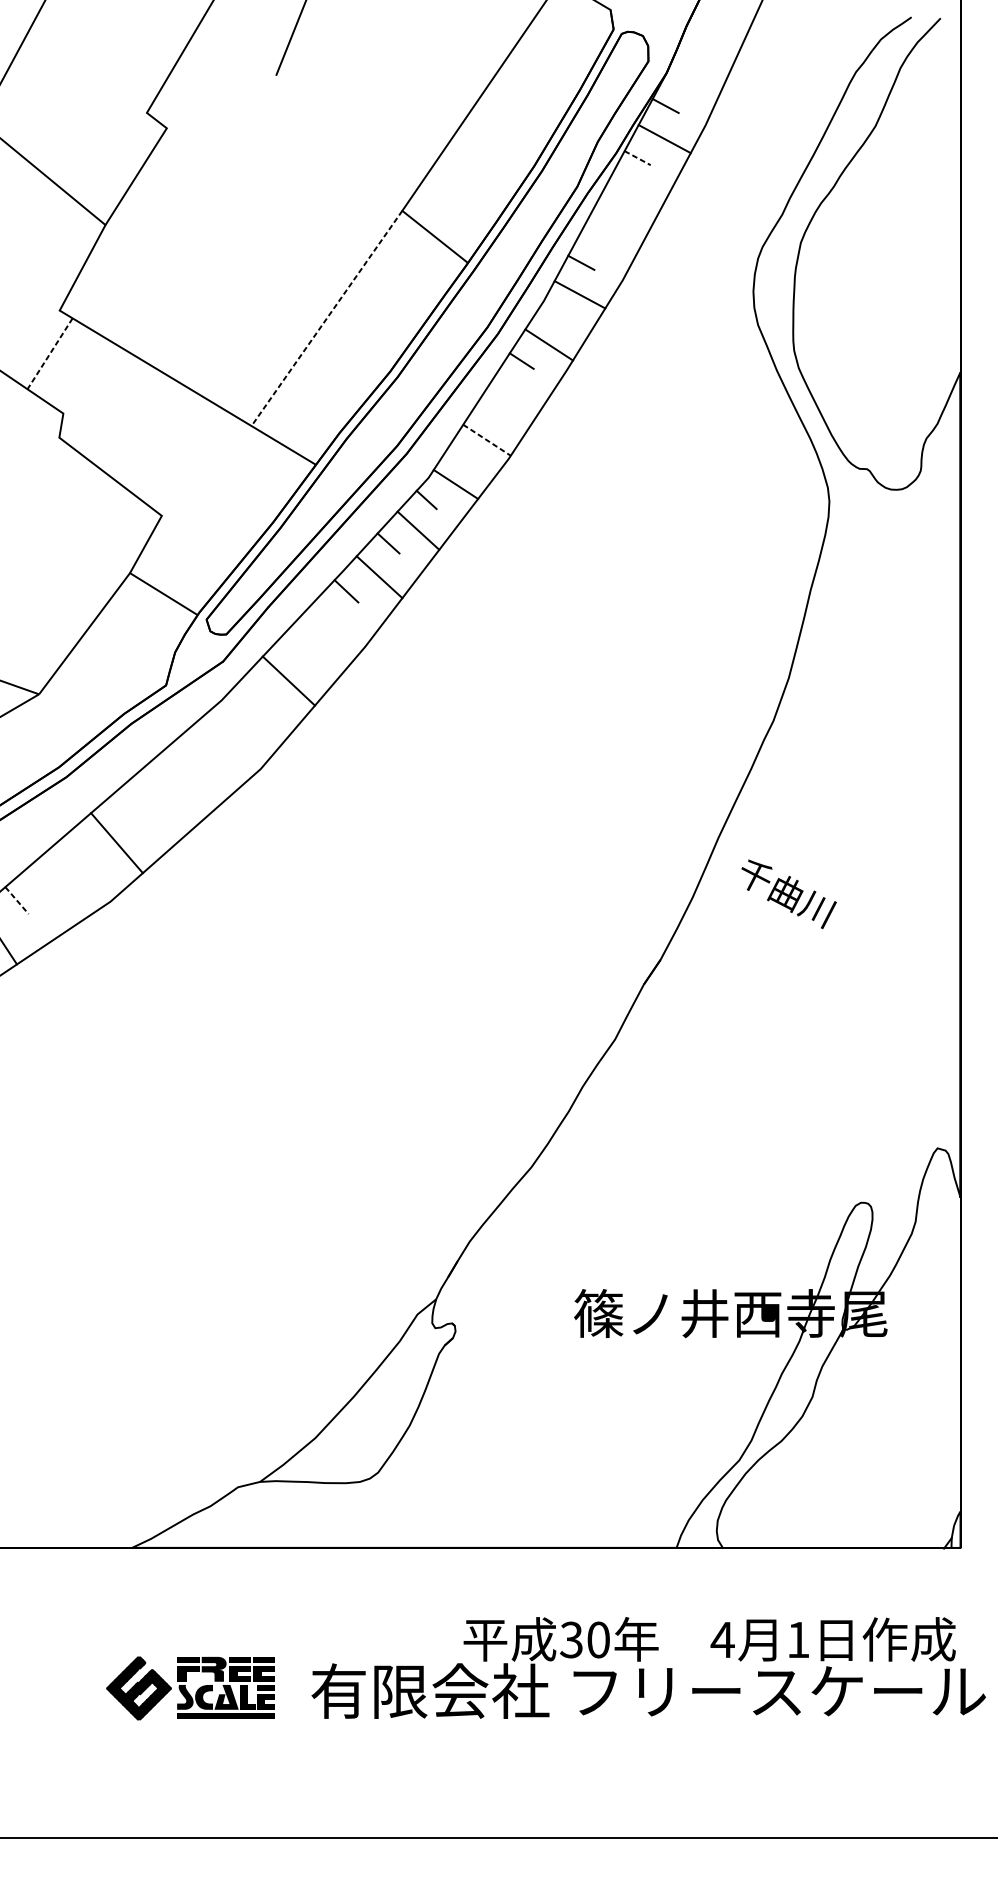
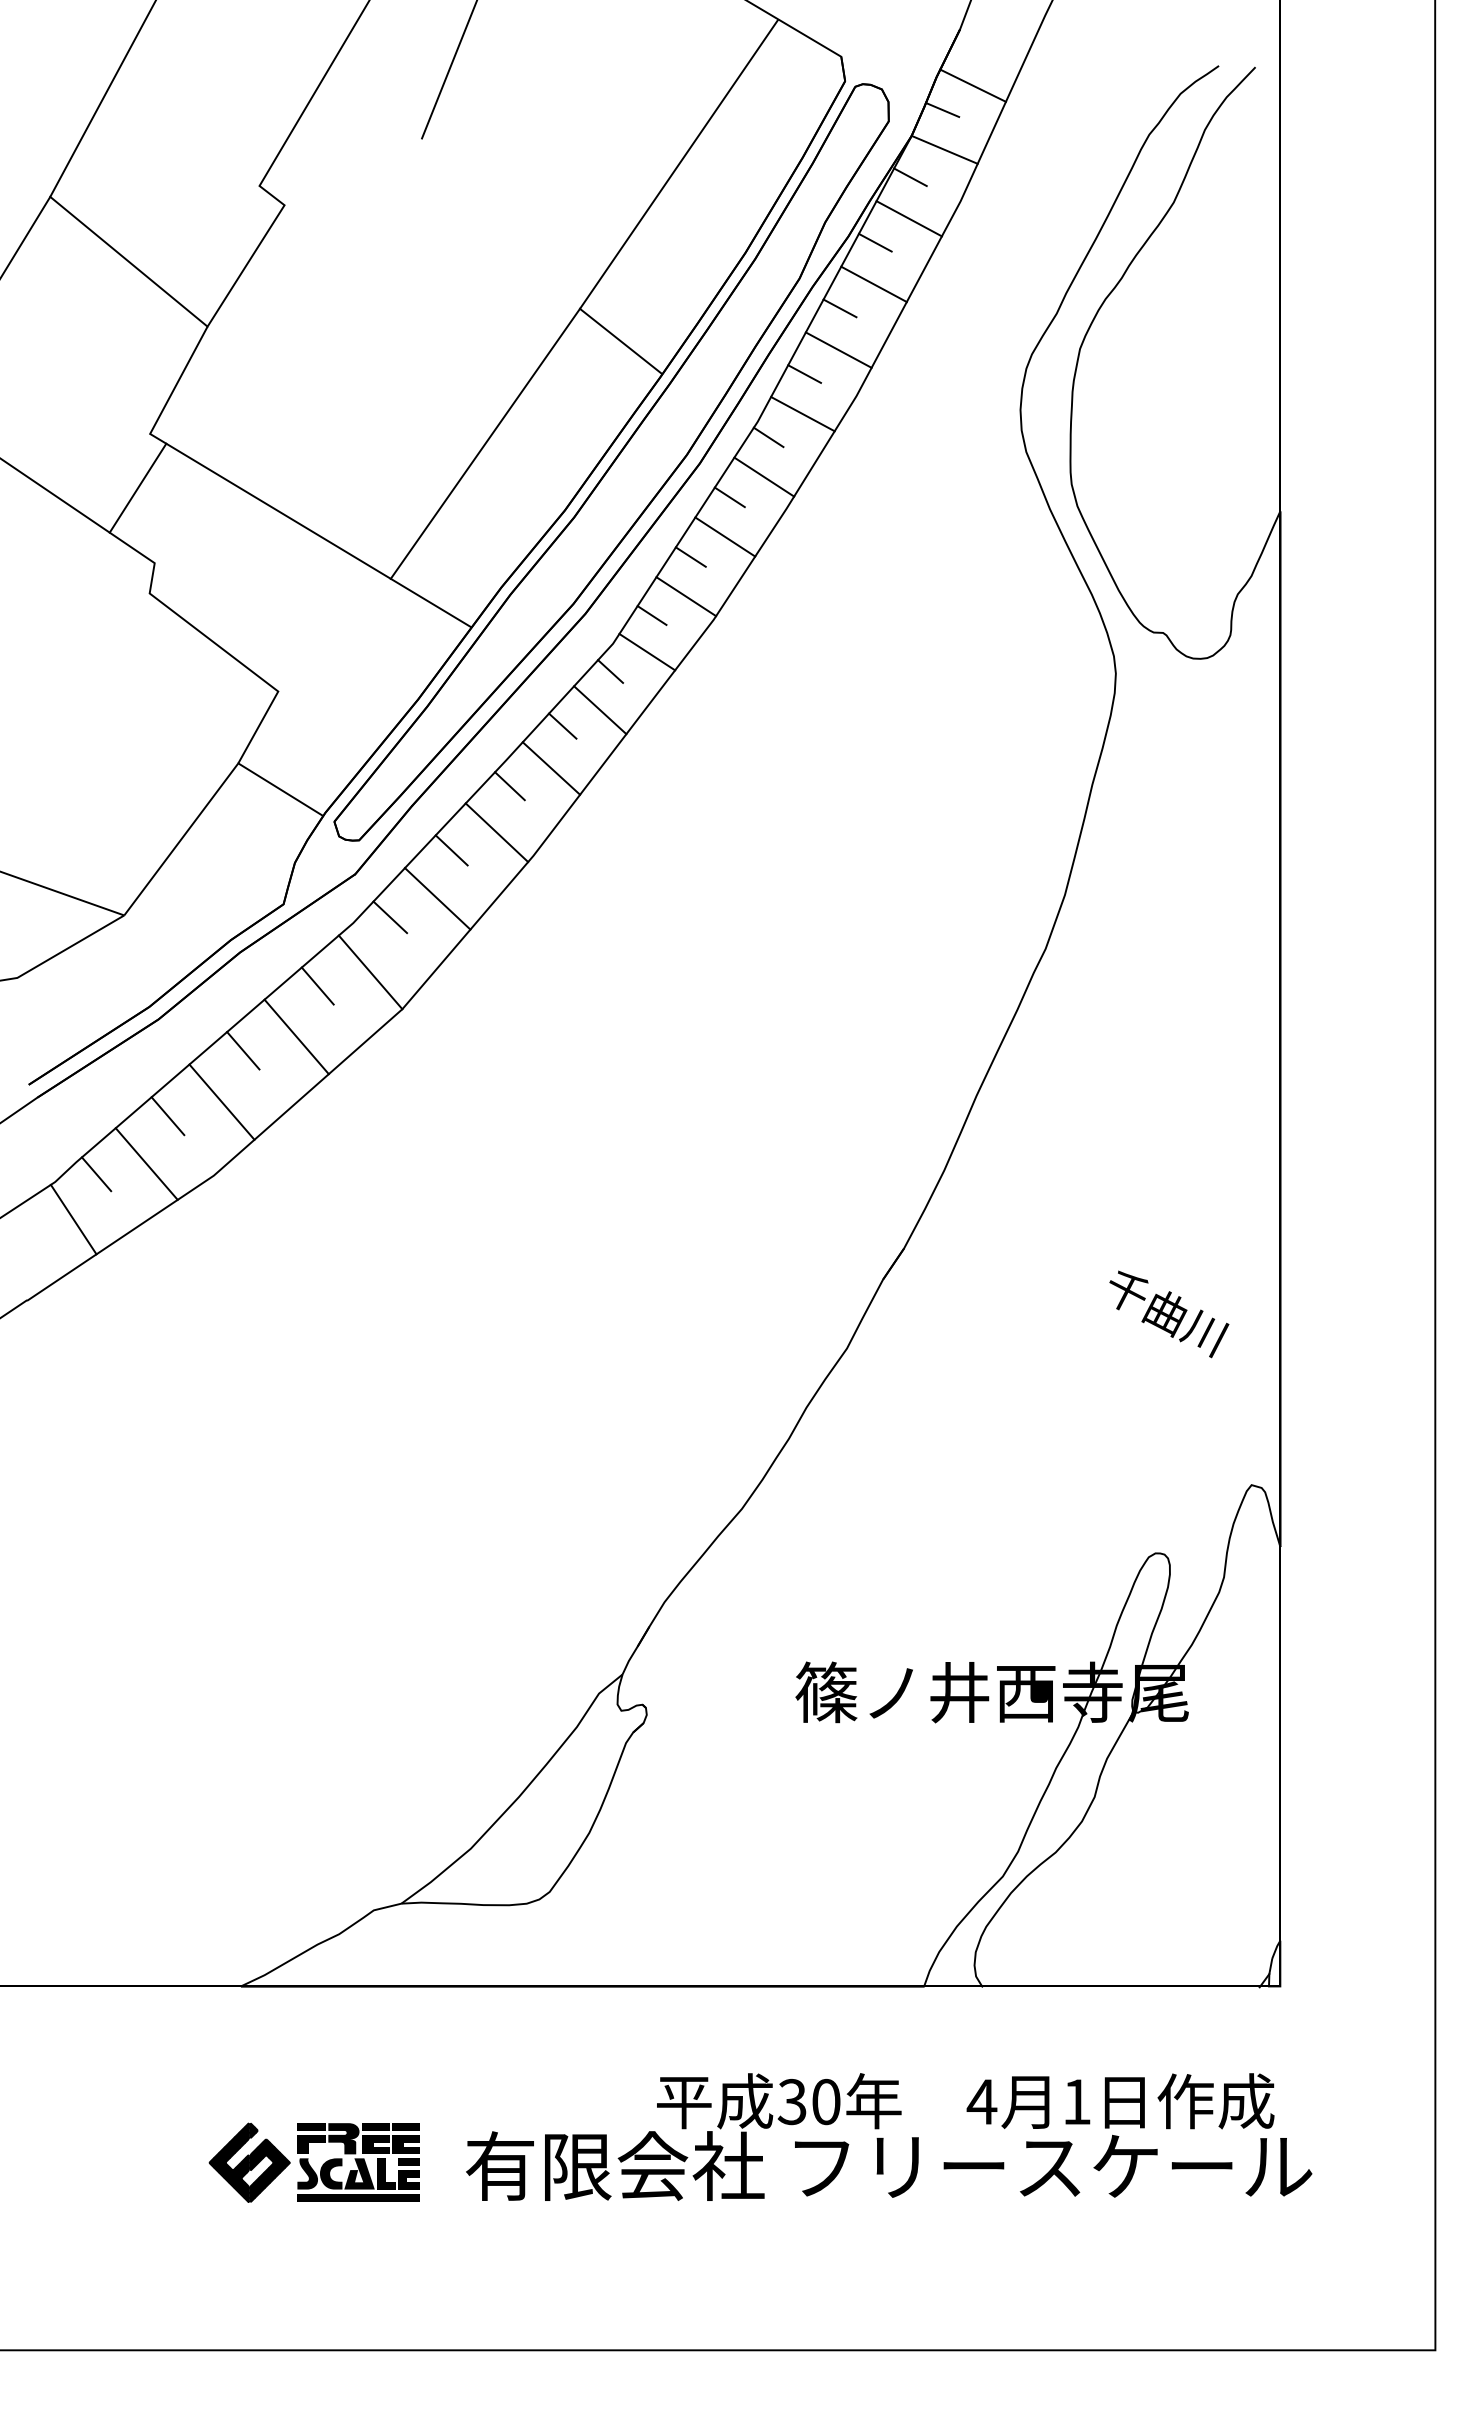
line: (715, 32) -> (972, 85), added
line: (691, 51) -> (942, 109), added
line: (692, 83) -> (944, 149), added
line: (637, 157) -> (875, 242), dashed -> solid
line: (636, 191) -> (873, 284), added
line: (609, 210) -> (839, 308), added
line: (608, 243) -> (838, 349), added
line: (552, 313) -> (768, 437), added
line: (327, 318) -> (485, 443), dashed -> solid
line: (50, 354) -> (138, 488), dashed -> solid
line: (518, 392) -> (725, 536), added
line: (490, 408) -> (690, 556), added
line: (487, 440) -> (686, 596), dashed -> solid
line: (459, 455) -> (651, 615), added
line: (335, 628) -> (496, 832), added
line: (299, 642) -> (451, 850), added
line: (251, 695) -> (390, 917), added
line: (235, 739) -> (370, 972), added
line: (193, 750) -> (317, 985), added
line: (176, 790) -> (296, 1036), added
line: (134, 801) -> (243, 1050), added
line: (73, 854) -> (167, 1116), added
line: (56, 892) -> (146, 1163), added
text: (789, 894) -> (1169, 1314), moved
line: (16, 900) -> (96, 1174), dashed -> solid

